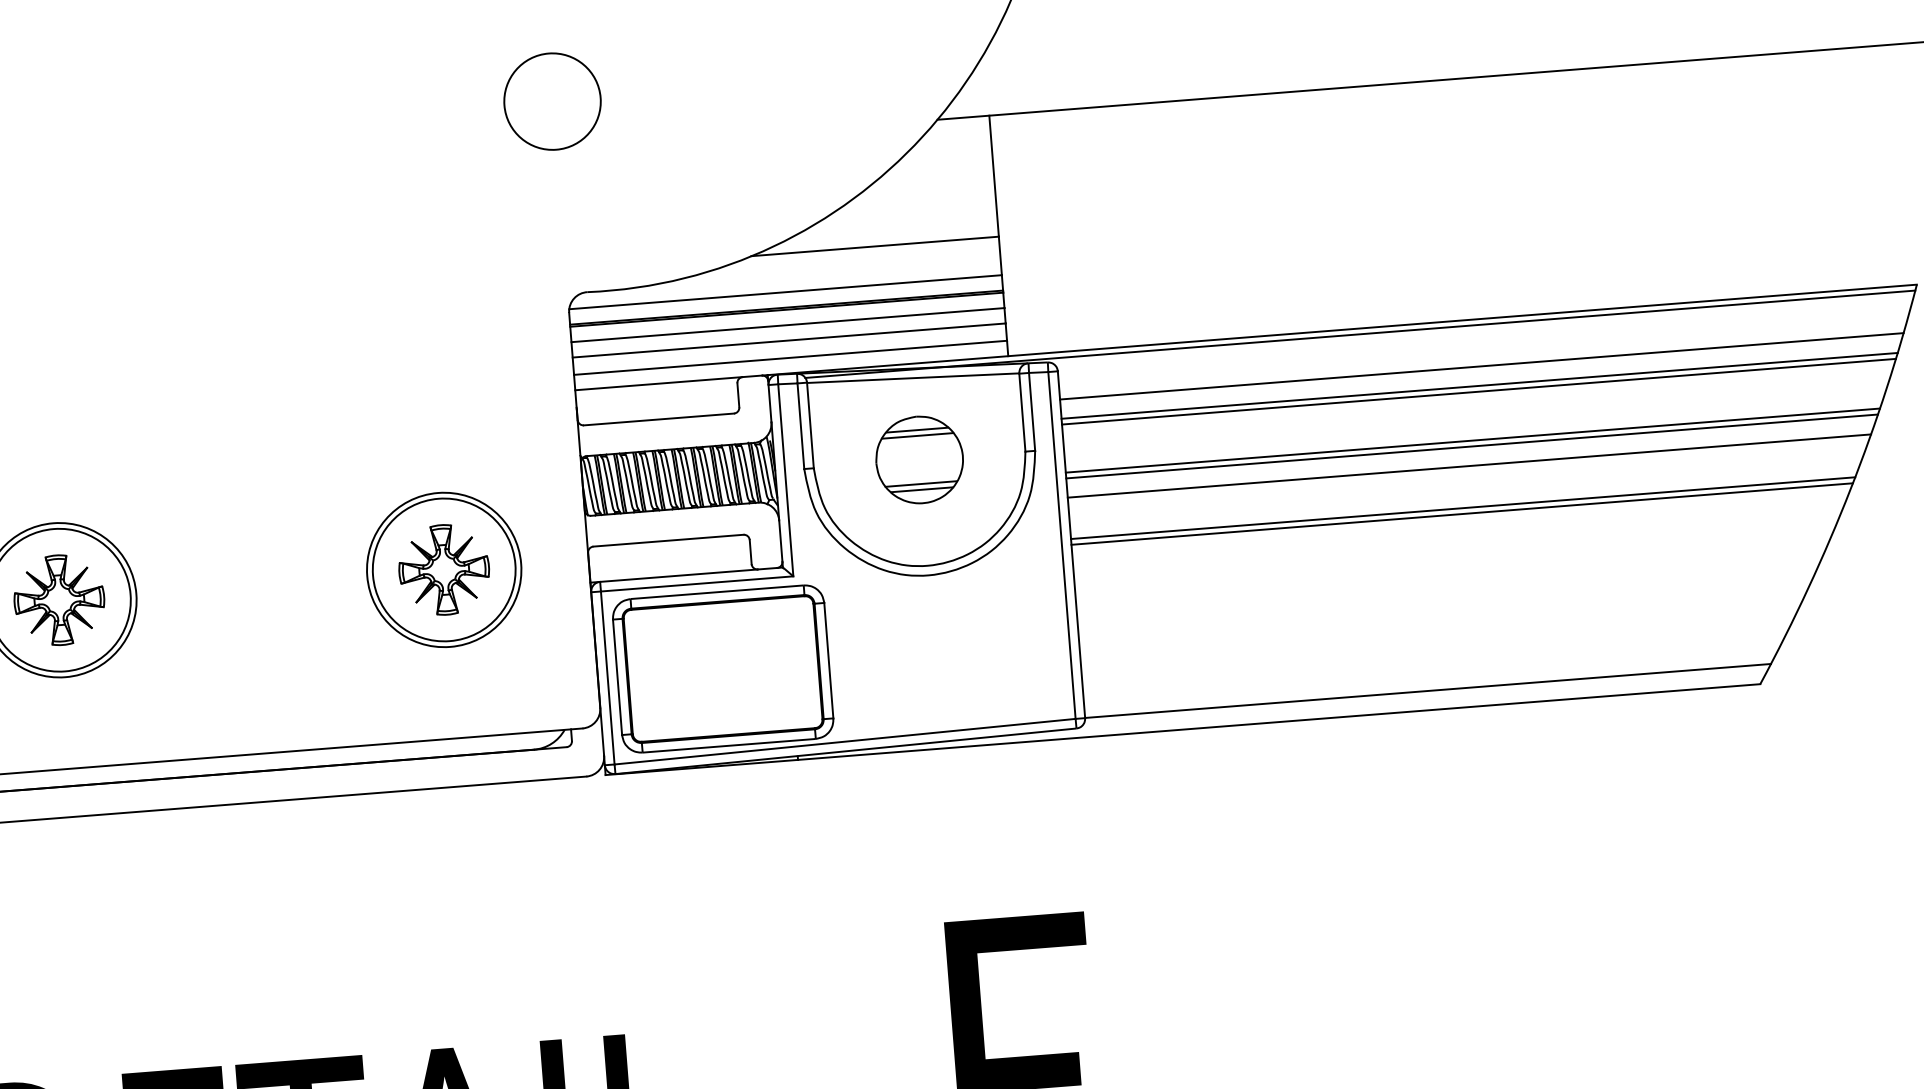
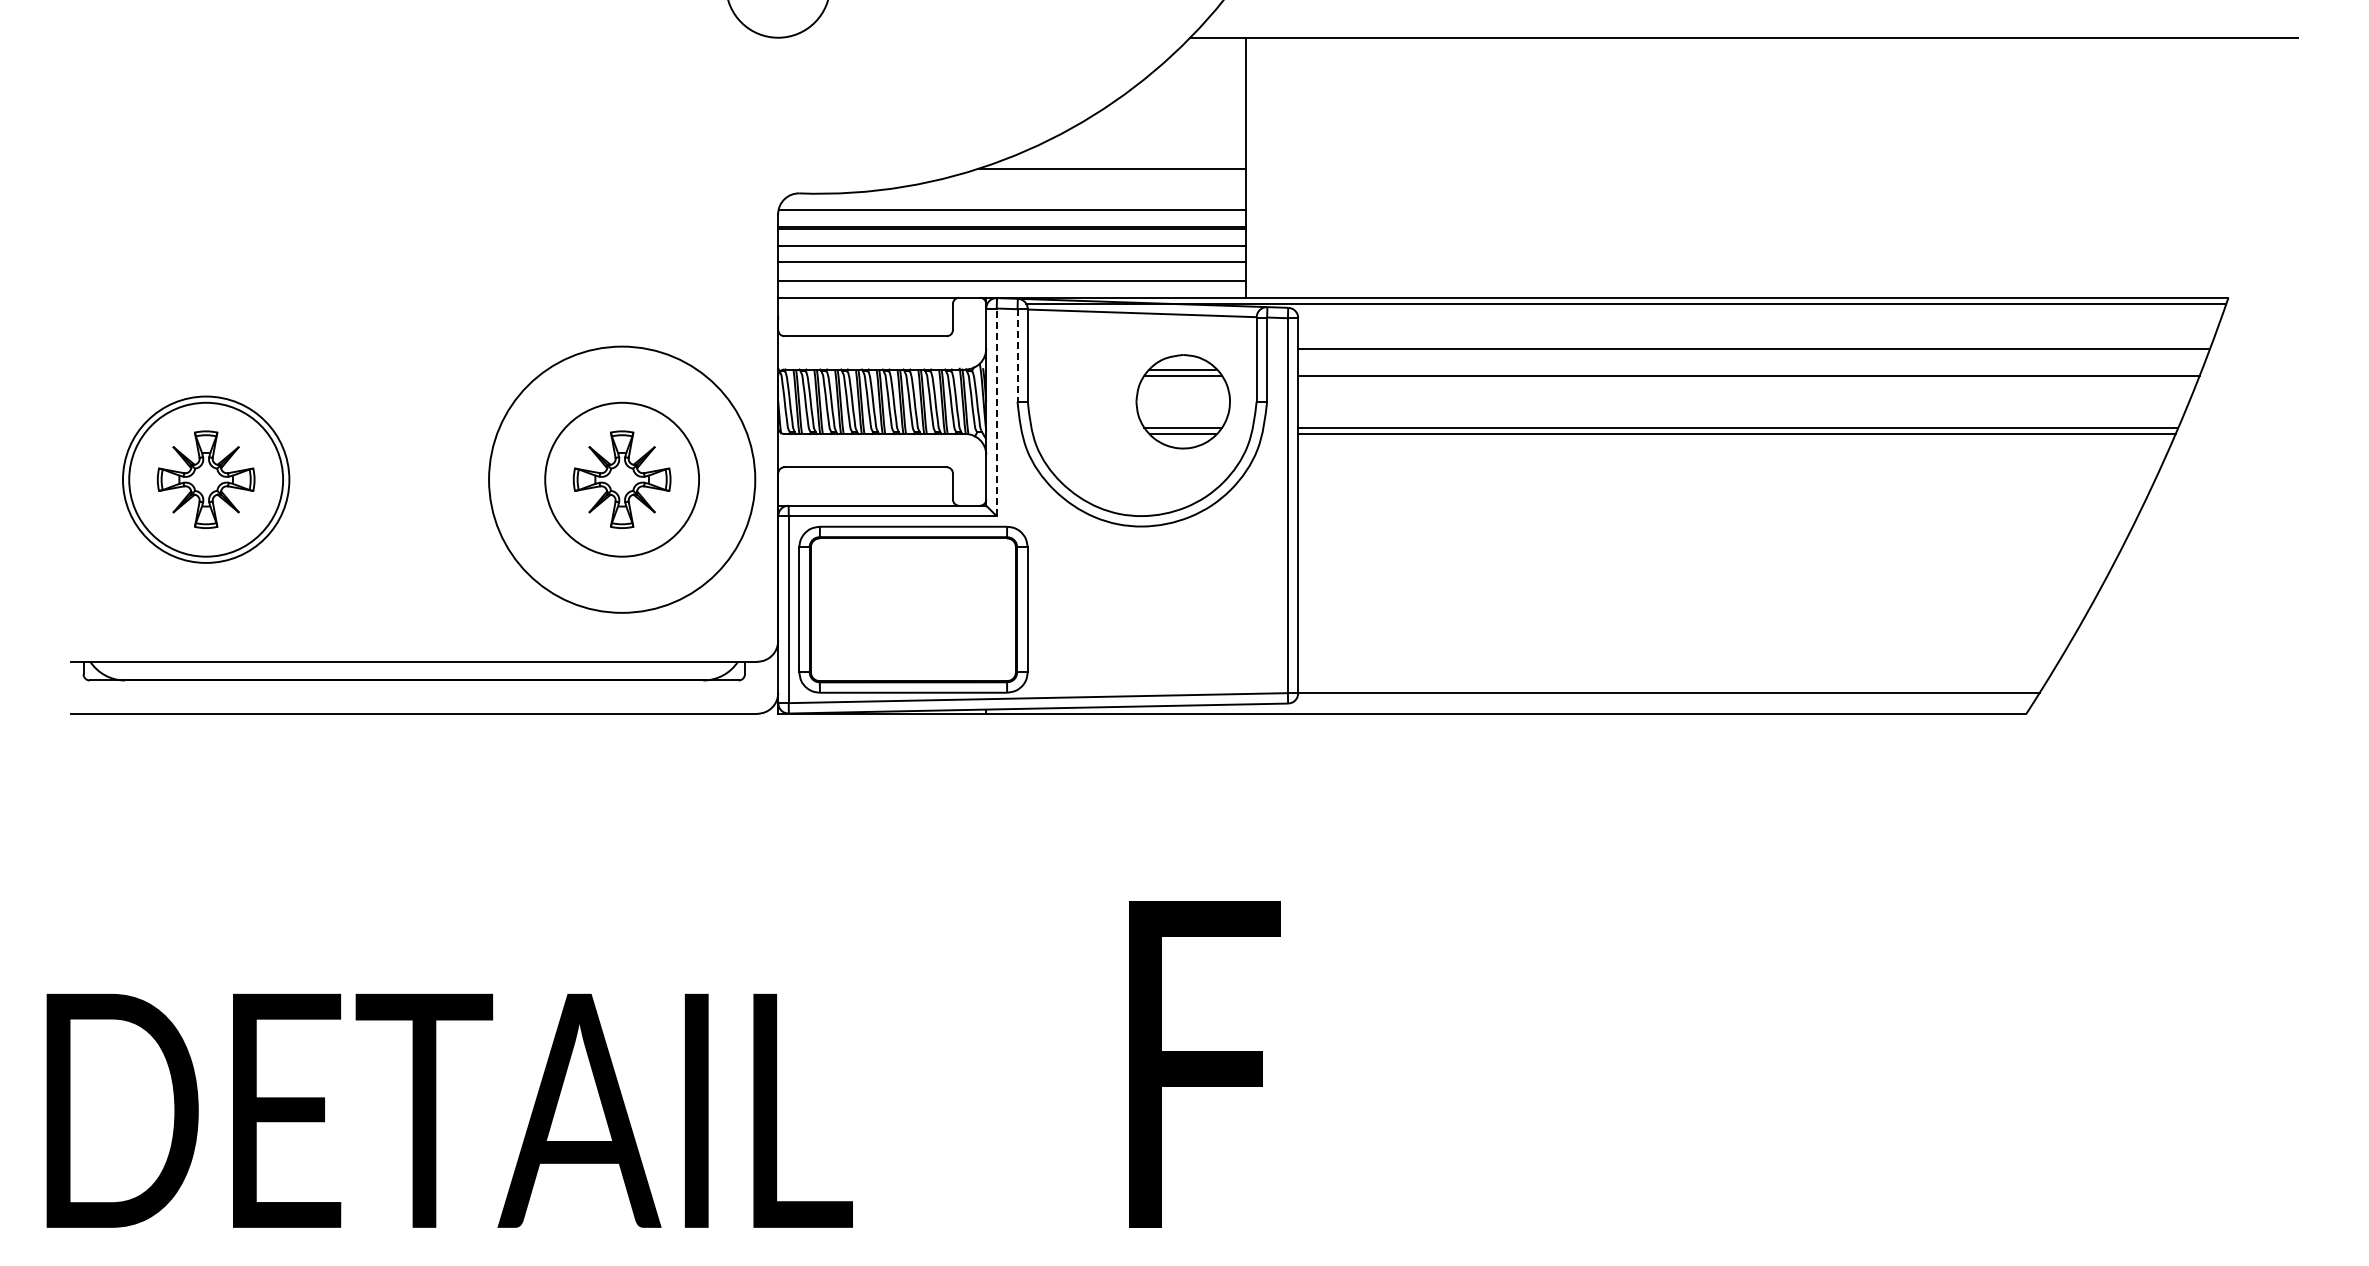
line: (1479, 385) -> (1750, 369), removed
line: (800, 426) -> (1017, 355), solid -> dashed
part: (918, 459) -> (1182, 401), moved
line: (1469, 465) -> (1732, 454), removed
line: (785, 480) -> (996, 412), solid -> dashed
line: (1462, 508) -> (1721, 499), removed
line: (1462, 513) -> (1720, 505), removed
circle: (443, 569) -> (621, 479), size x1.6

